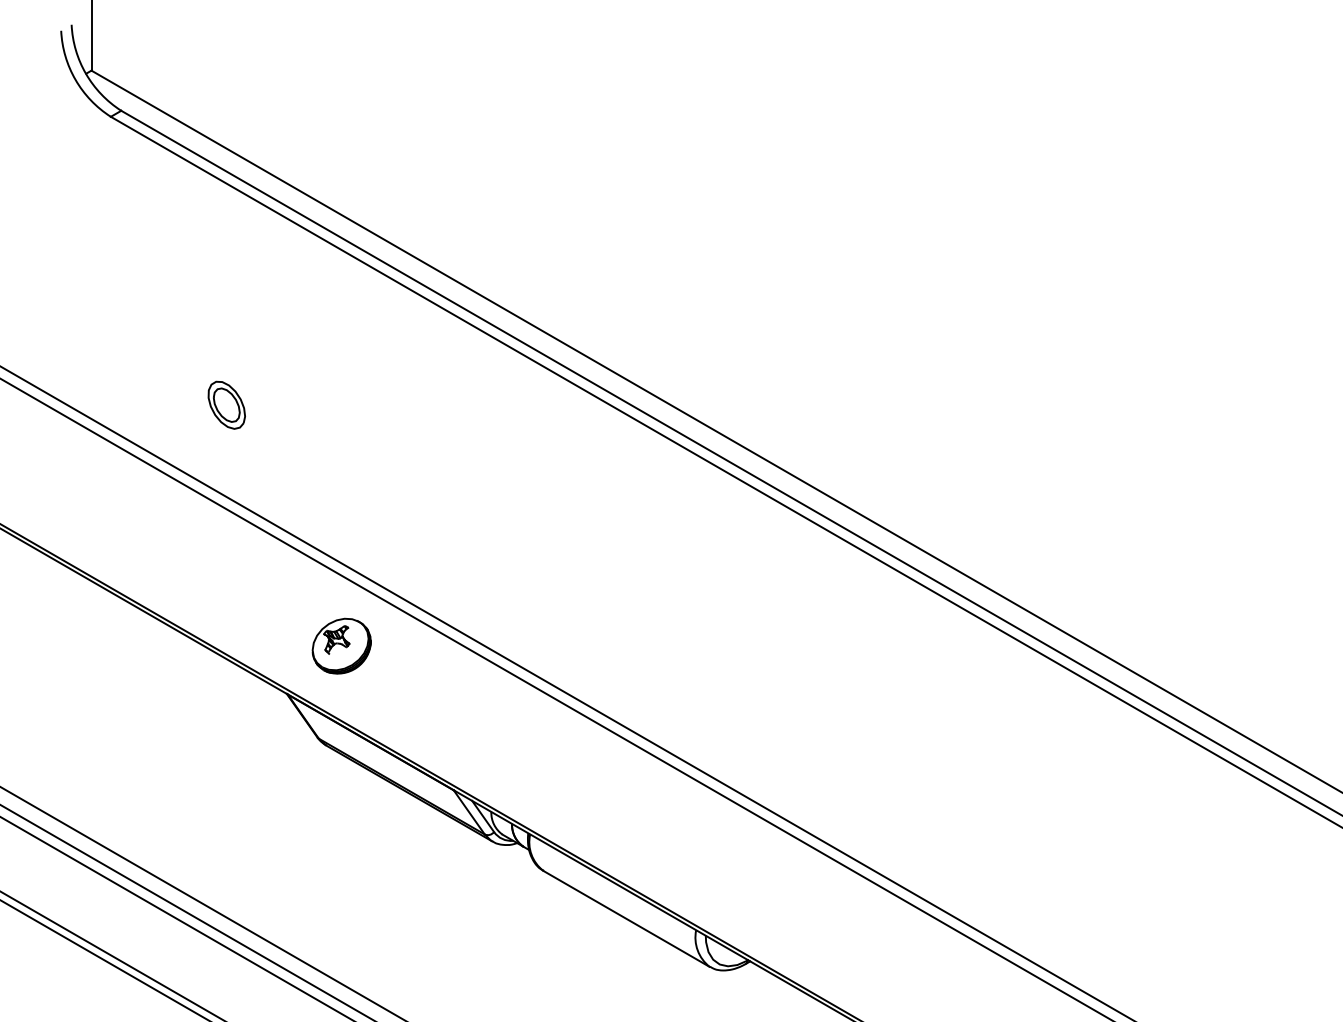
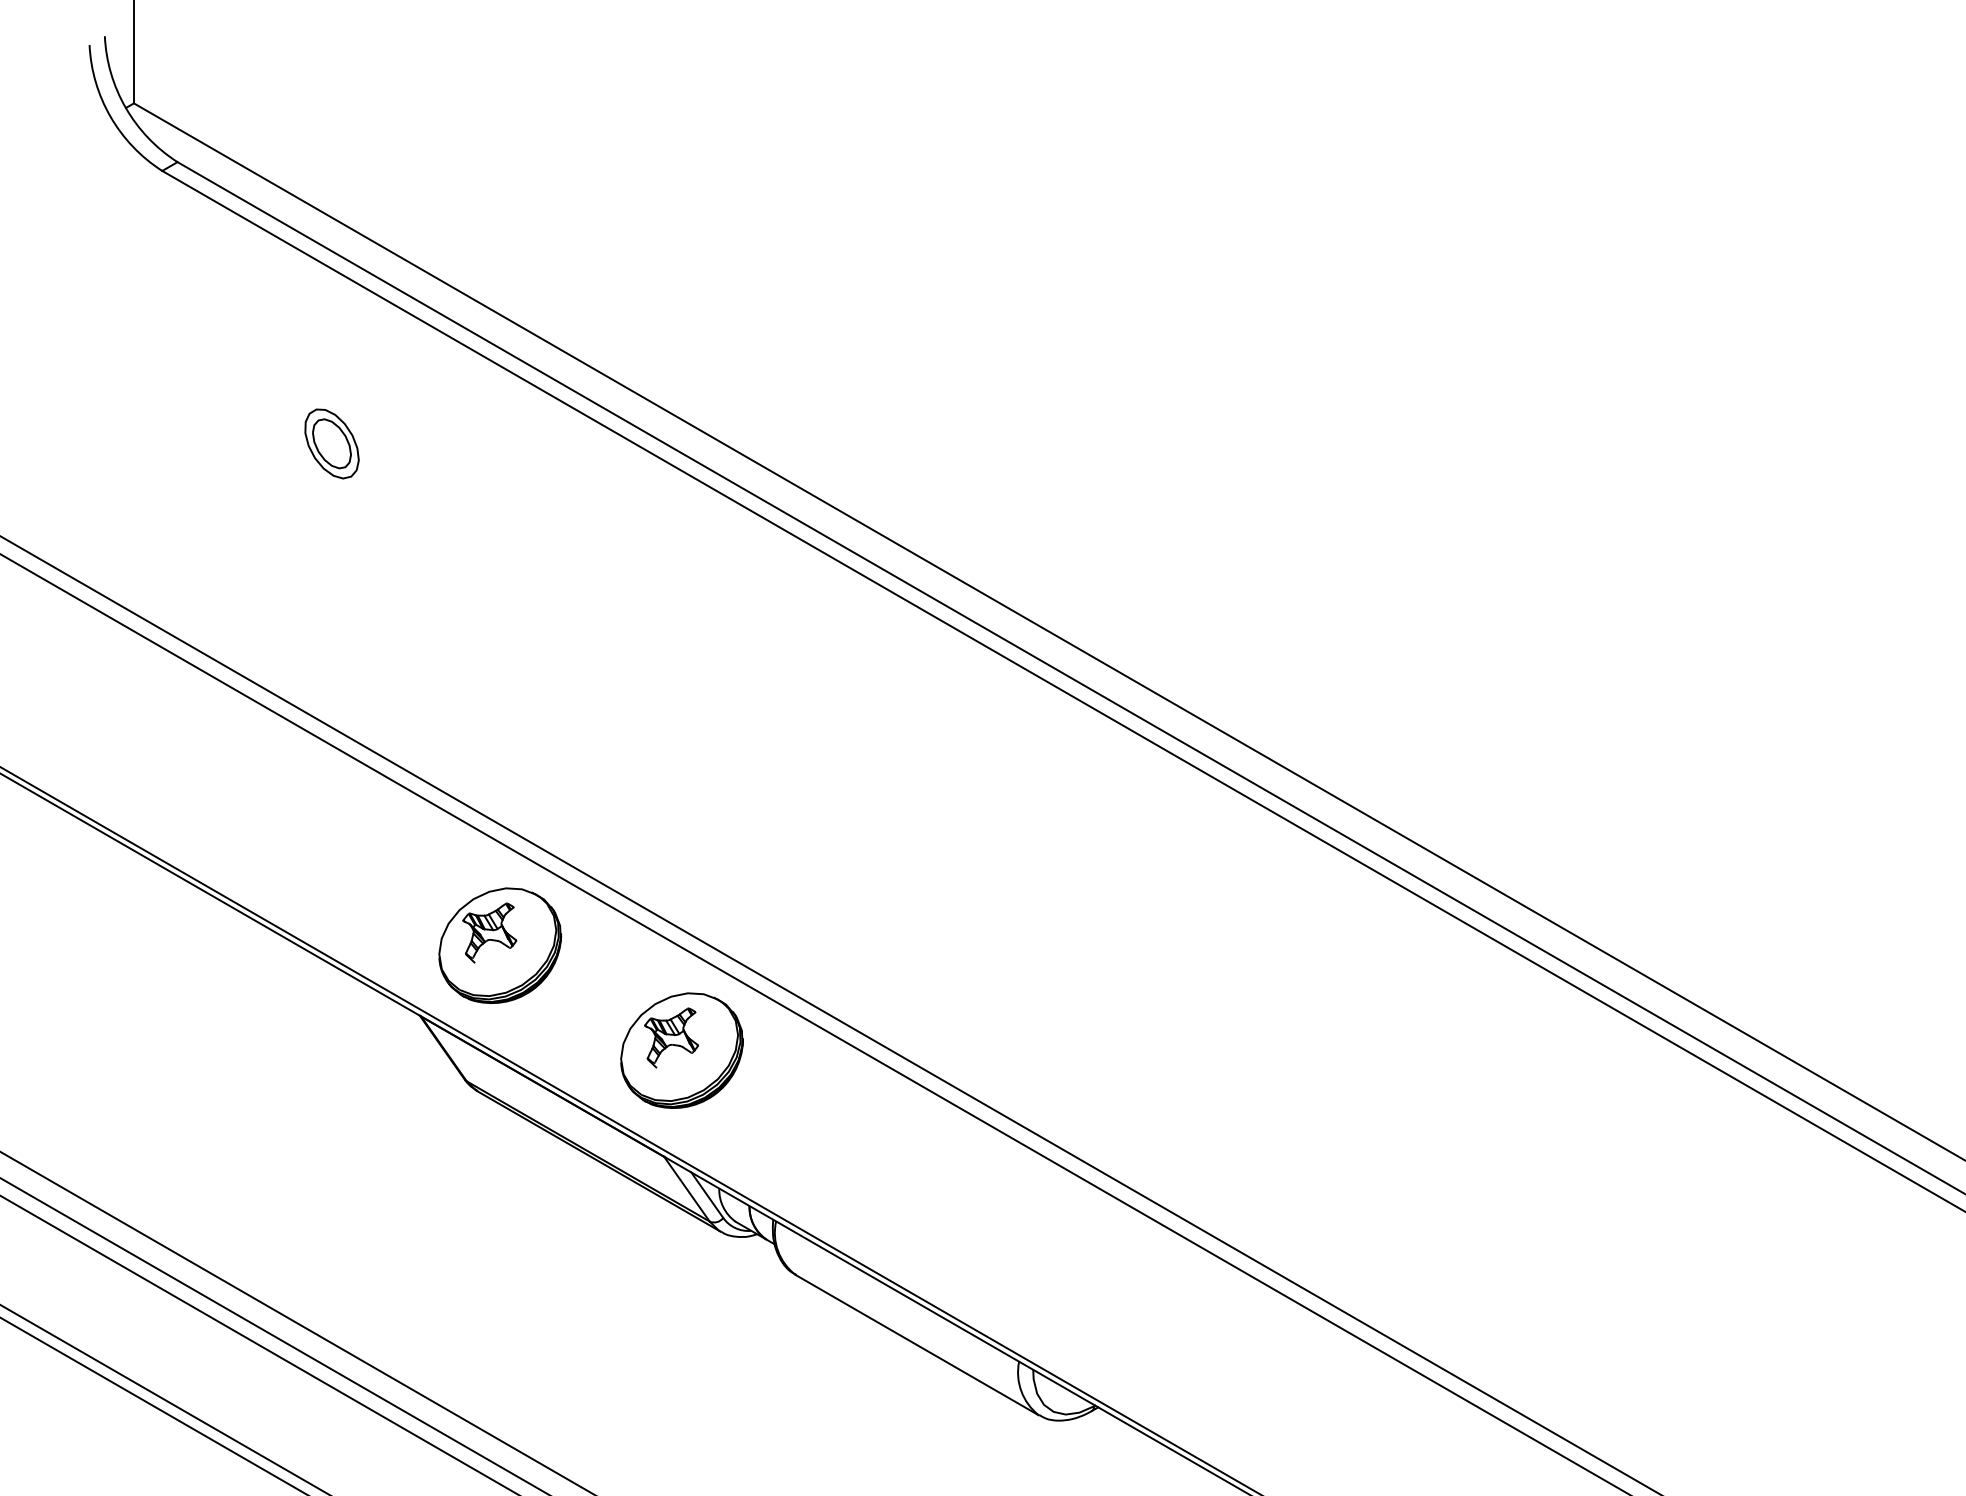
part: (226, 404) -> (331, 442), moved
part: (341, 646) -> (499, 946), size x1.43
part: (465, 717) -> (681, 1050), added

